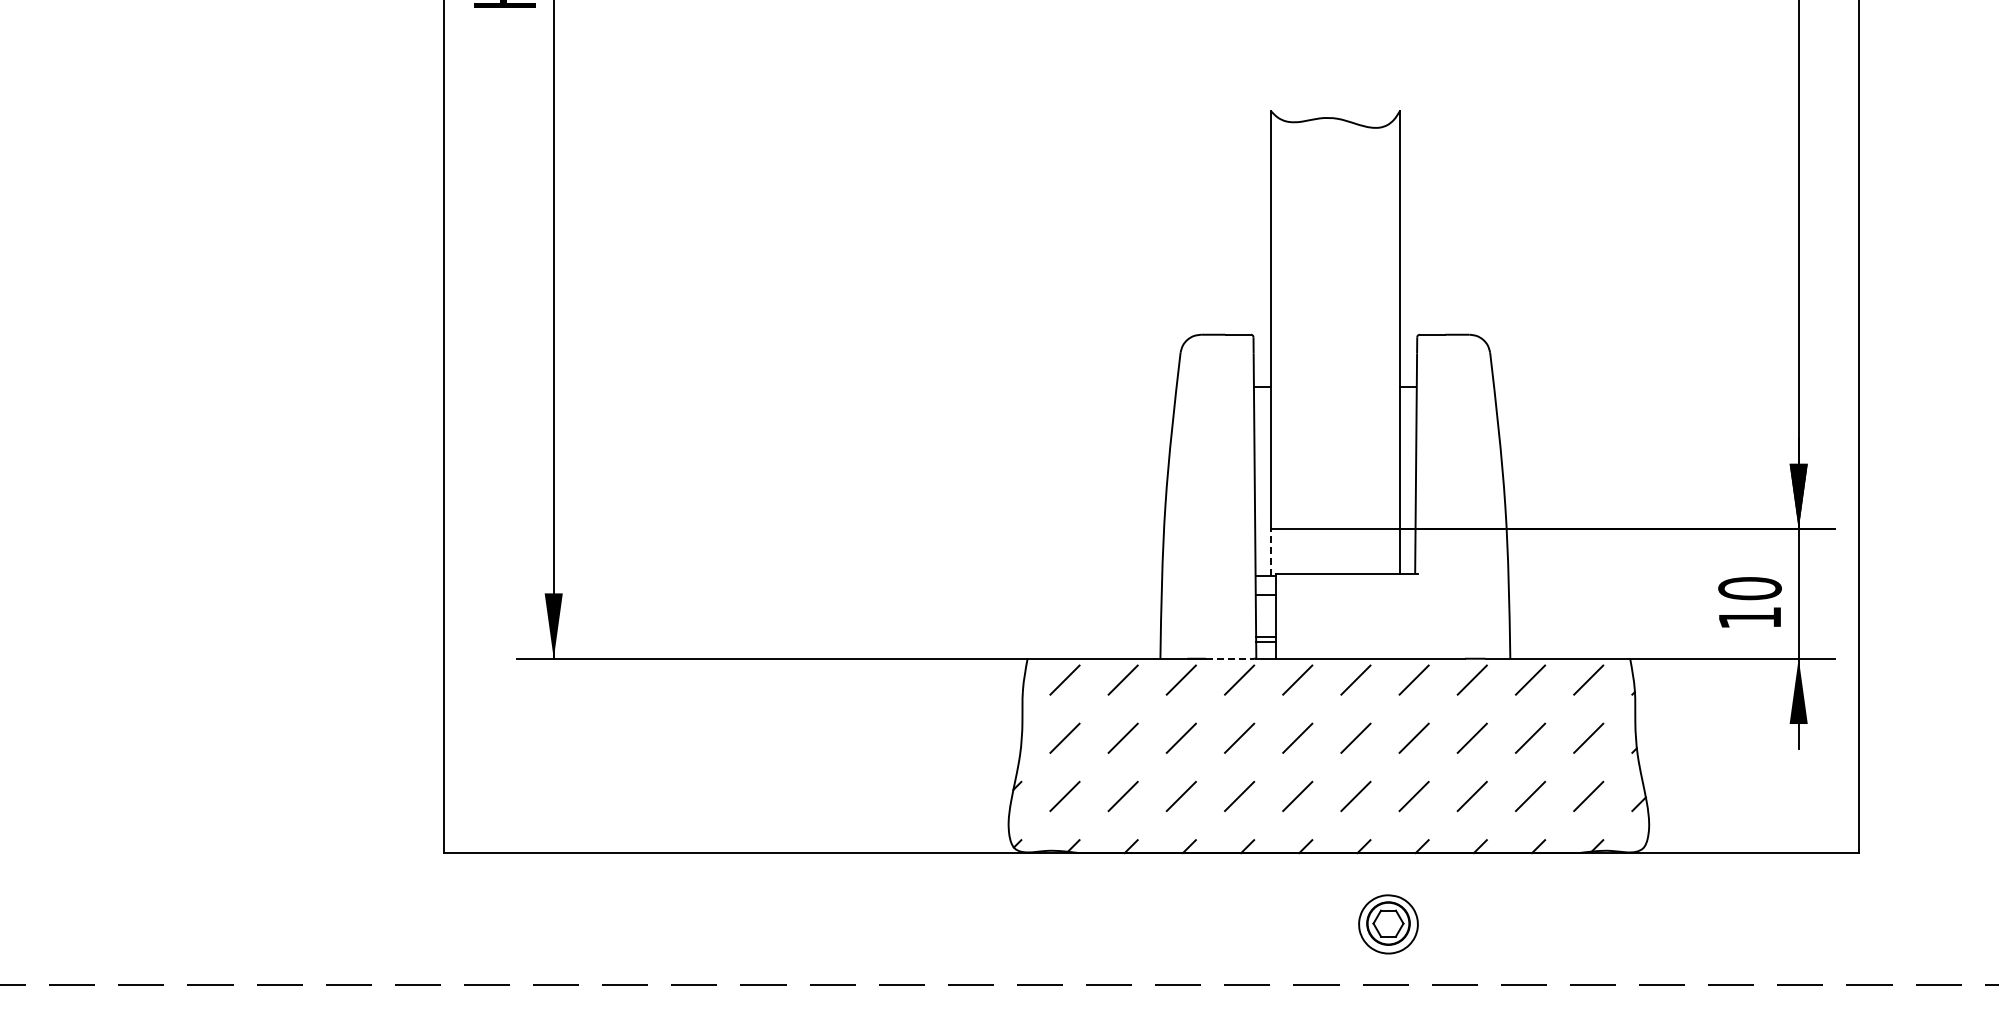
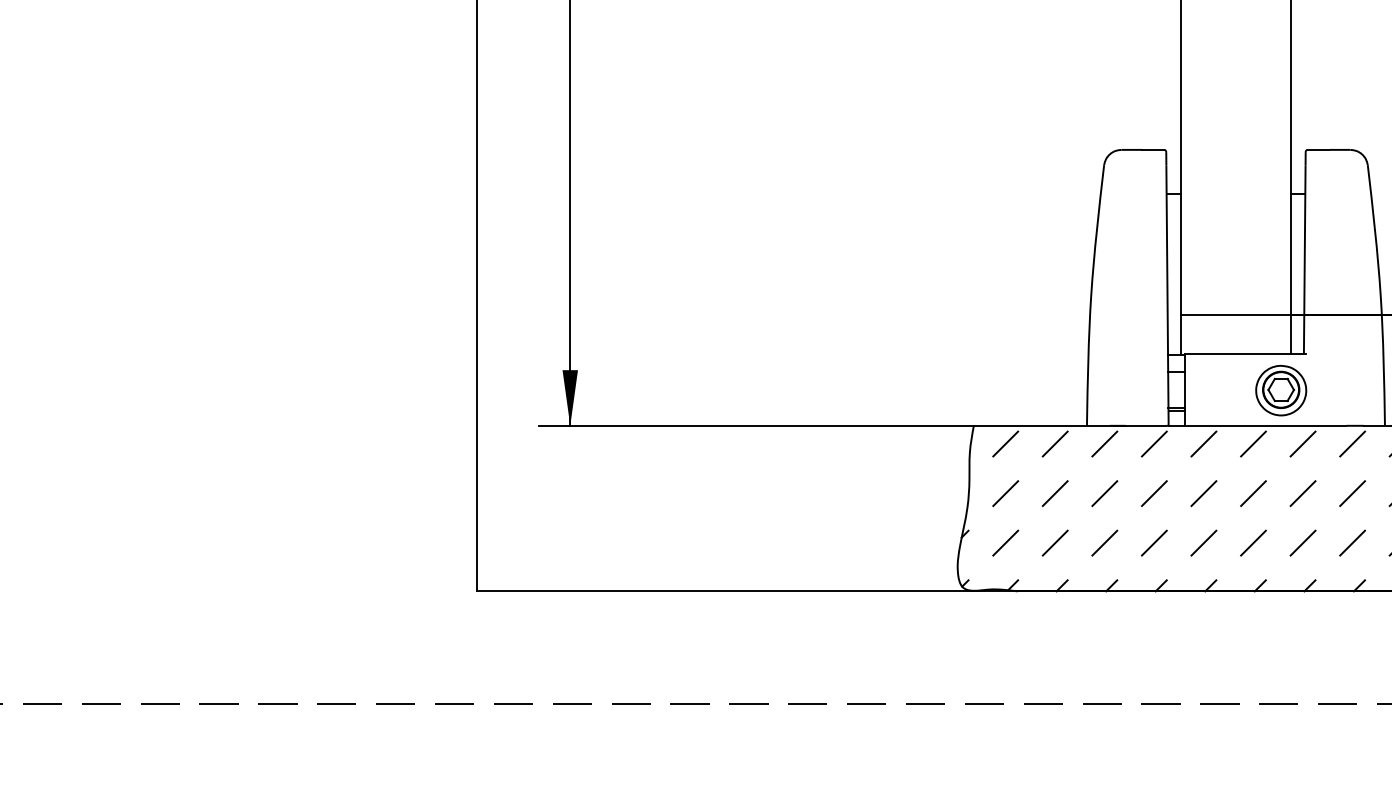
line: (1270, 551) -> (1180, 334), dashed -> solid
line: (1229, 658) -> (1145, 425), dashed -> solid
part: (1388, 924) -> (1281, 390), moved

